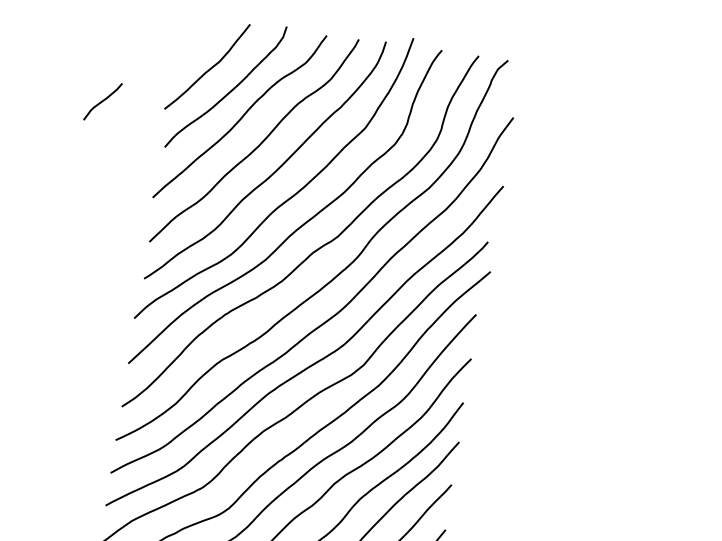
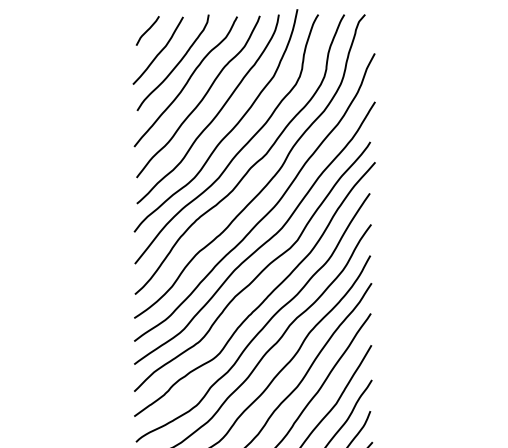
curve: (102, 101) -> (147, 30), moved

